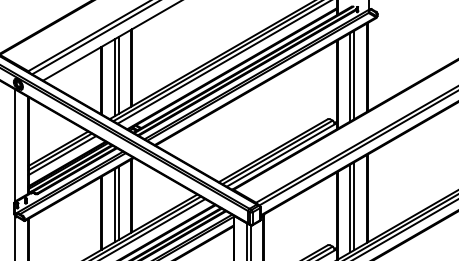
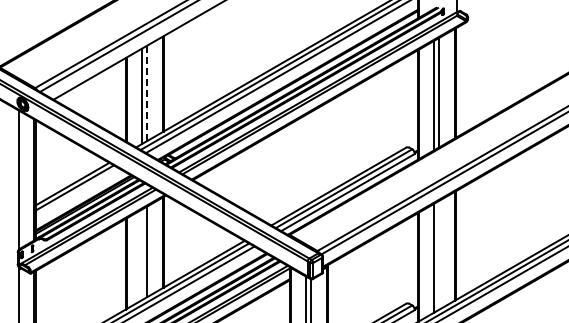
line: (118, 75) -> (147, 93), solid -> dashed
line: (62, 155) -> (77, 192), removed
line: (114, 205) -> (142, 254), removed
line: (354, 205) -> (439, 254), removed

